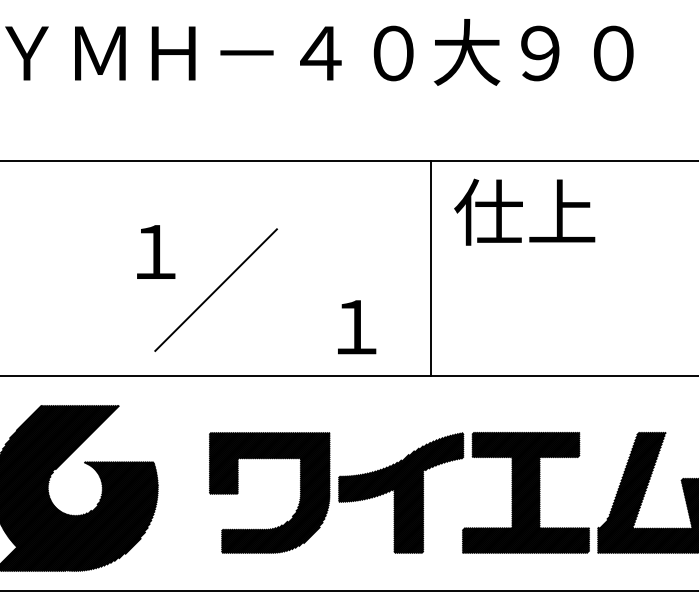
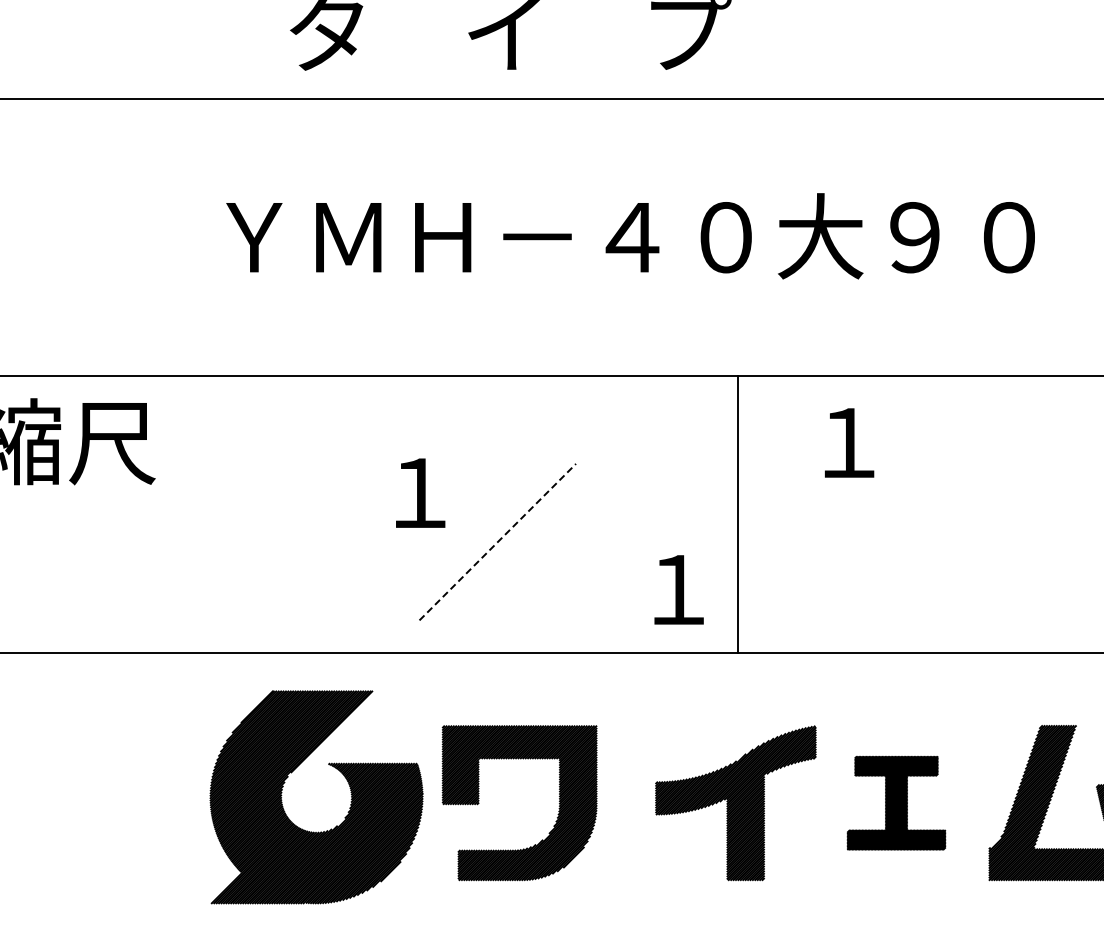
text: (524, 211) -> (894, 441), 仕上 -> １
line: (431, 268) -> (737, 514), moved
line: (215, 290) -> (497, 542), solid -> dashed
part: (525, 493) -> (896, 803), size x0.6
part: (299, 497) -> (558, 808), moved

